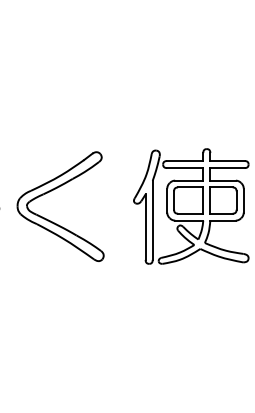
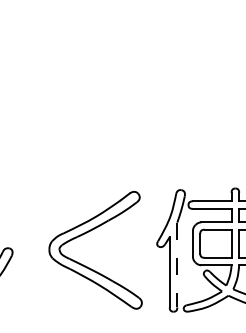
line: (152, 220) -> (177, 265), solid -> dashed
part: (52, 221) -> (86, 266), moved

